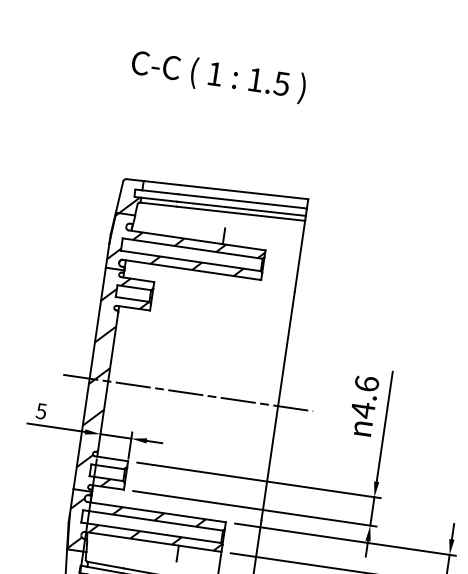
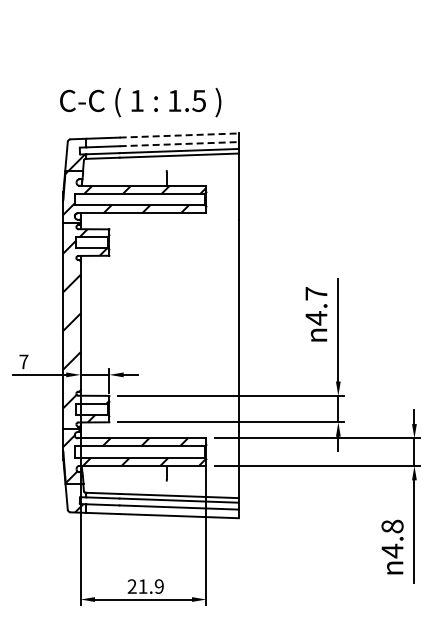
text: (218, 76) -> (140, 102), moved
line: (244, 192) -> (179, 135), solid -> dashed
line: (243, 201) -> (179, 144), solid -> dashed
text: (367, 383) -> (316, 293), 4.6 -> 4.7
line: (187, 392) -> (154, 325), removed
text: (41, 410) -> (23, 361), 5 -> 7

